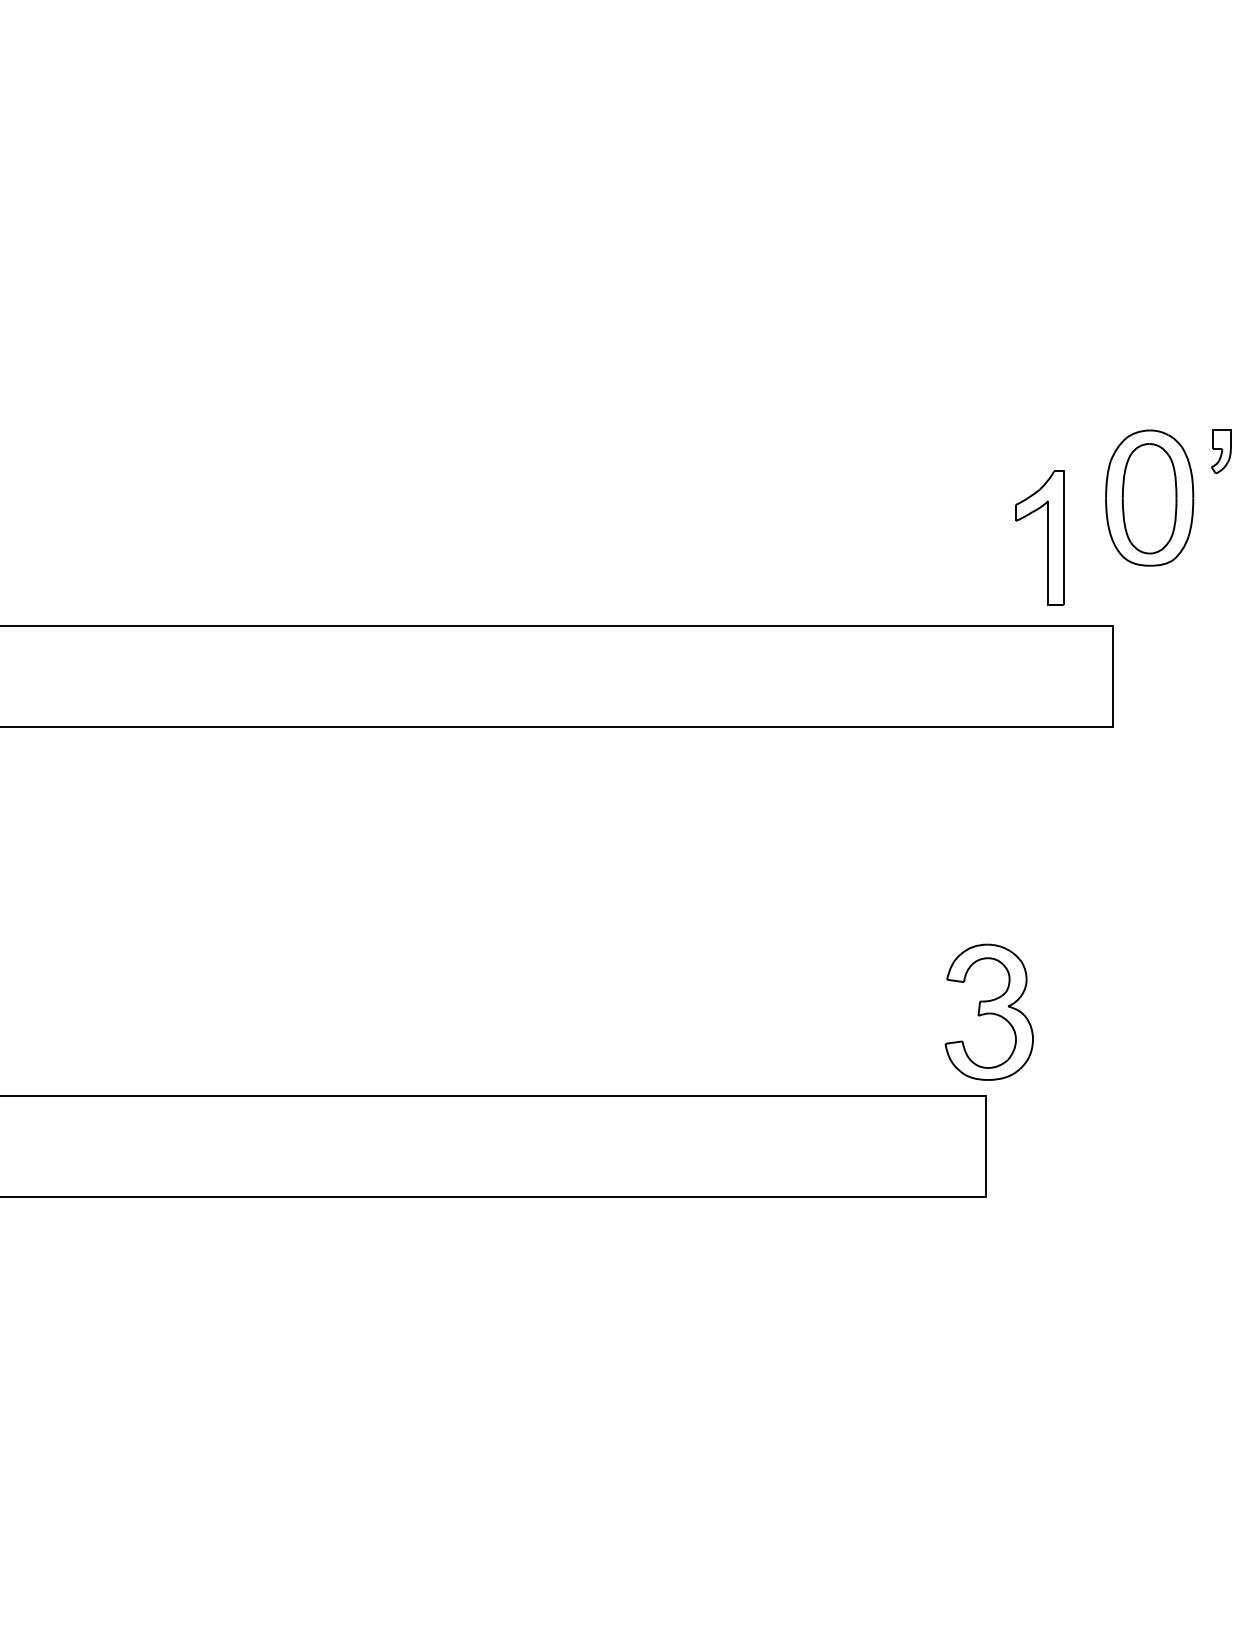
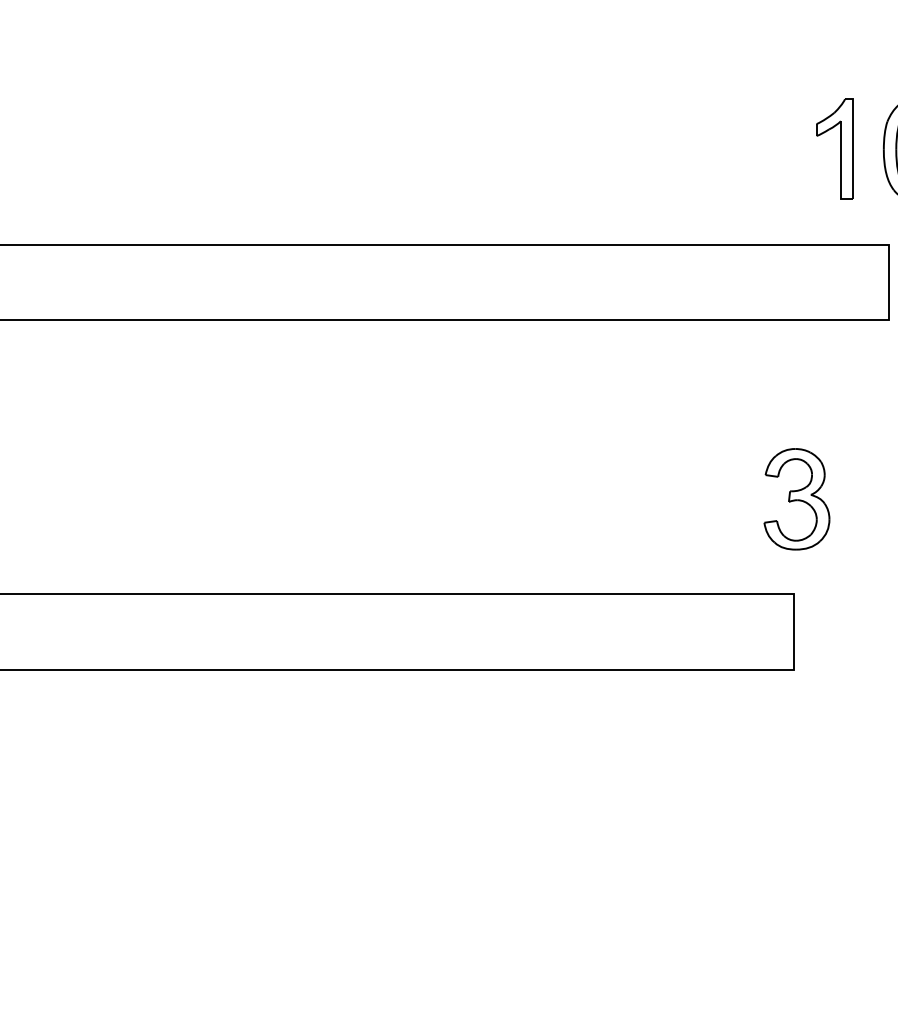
part: (1047, 537) -> (840, 148), moved
part: (988, 1011) -> (796, 498), moved

